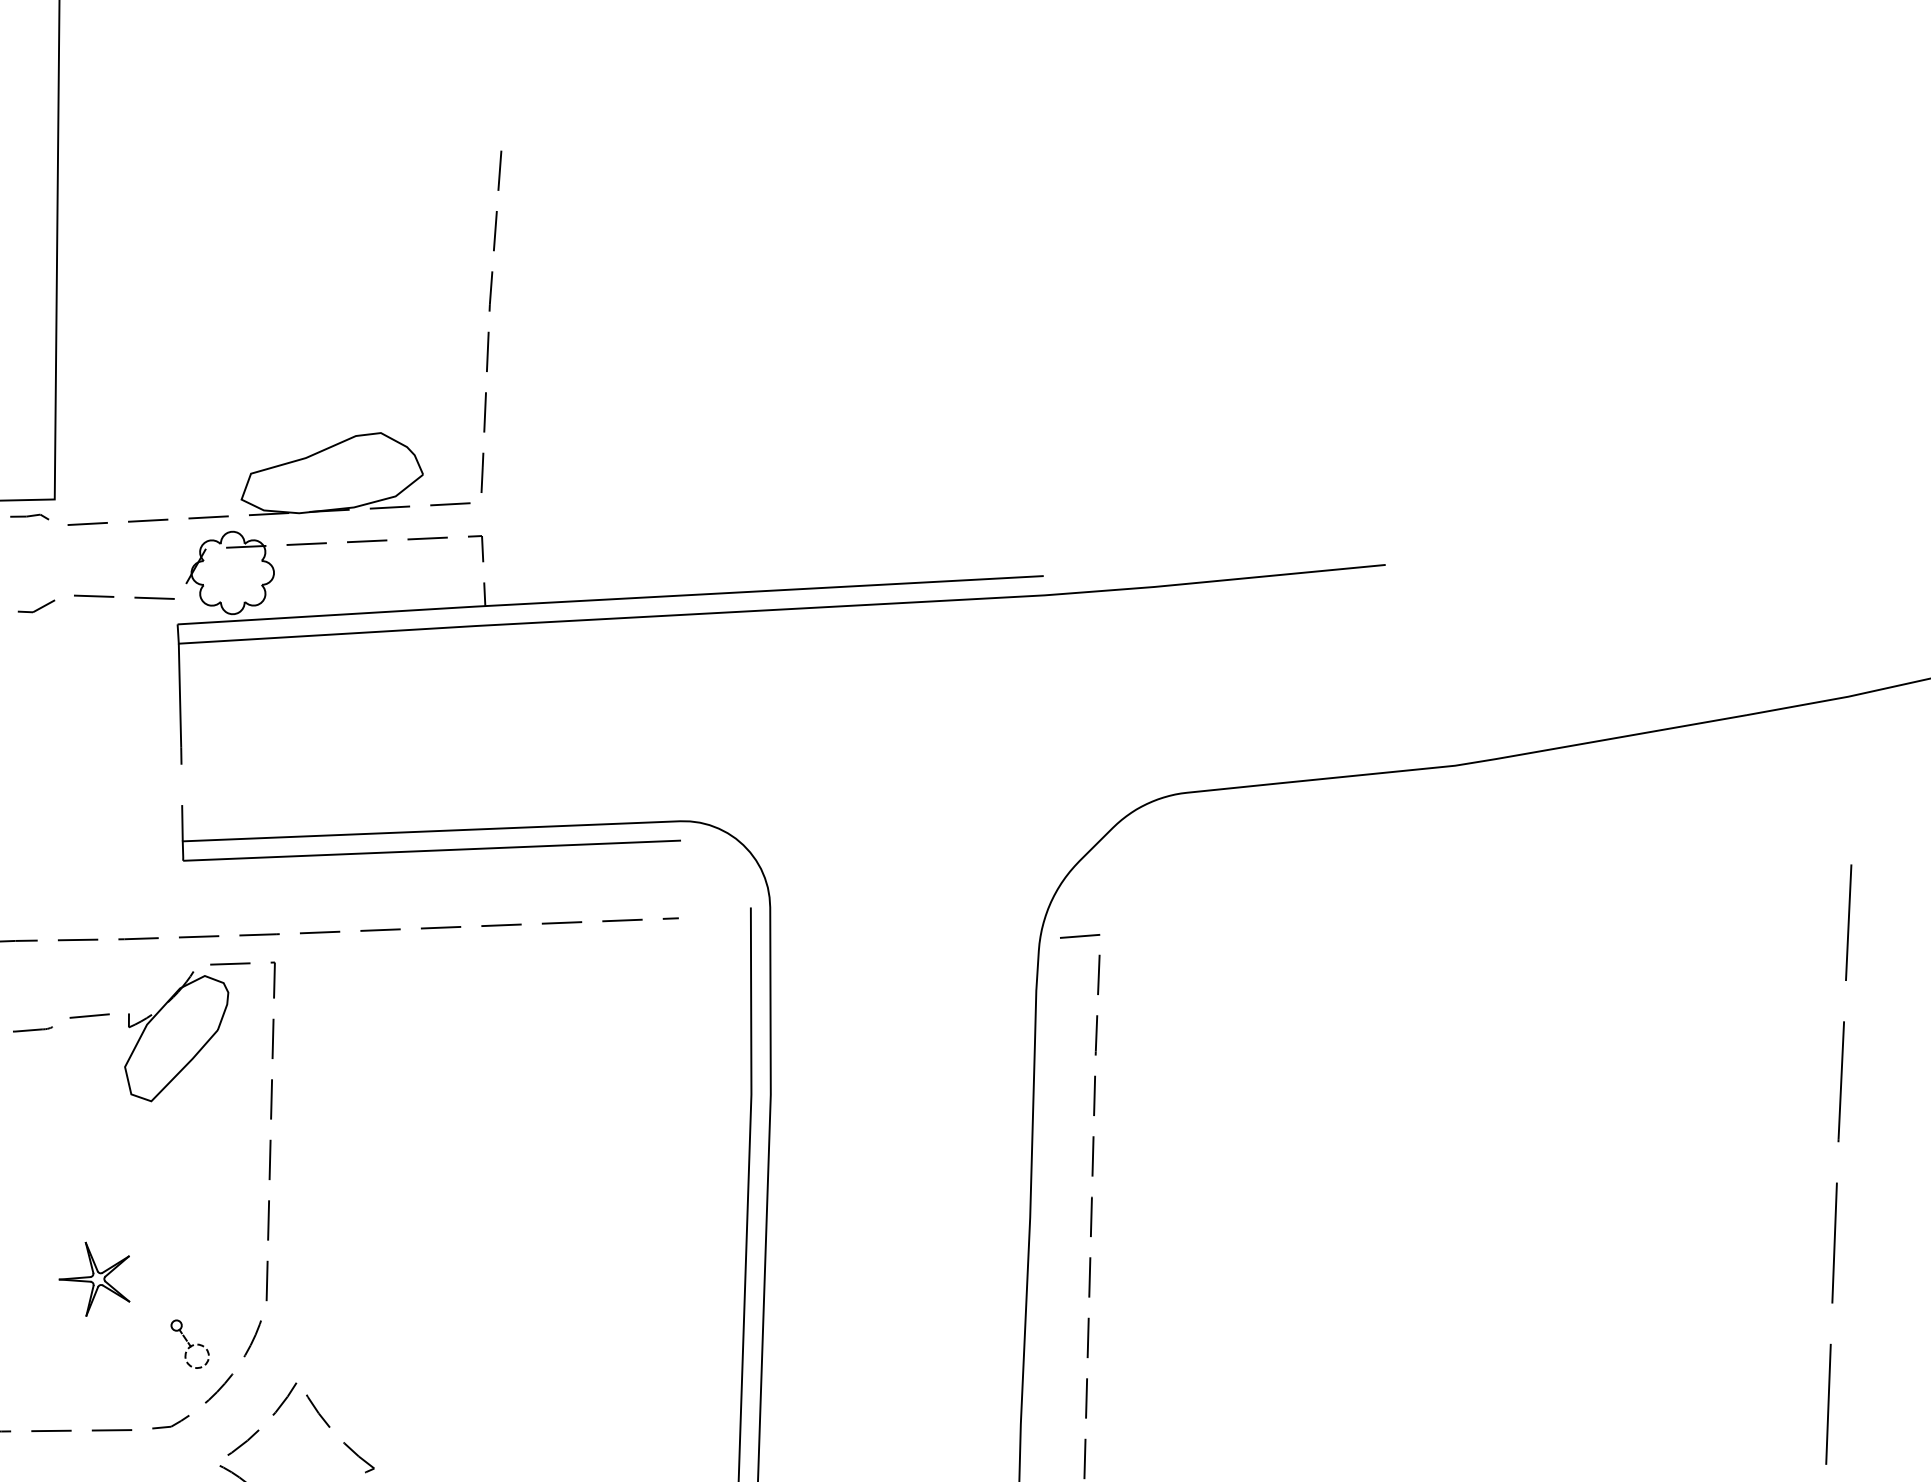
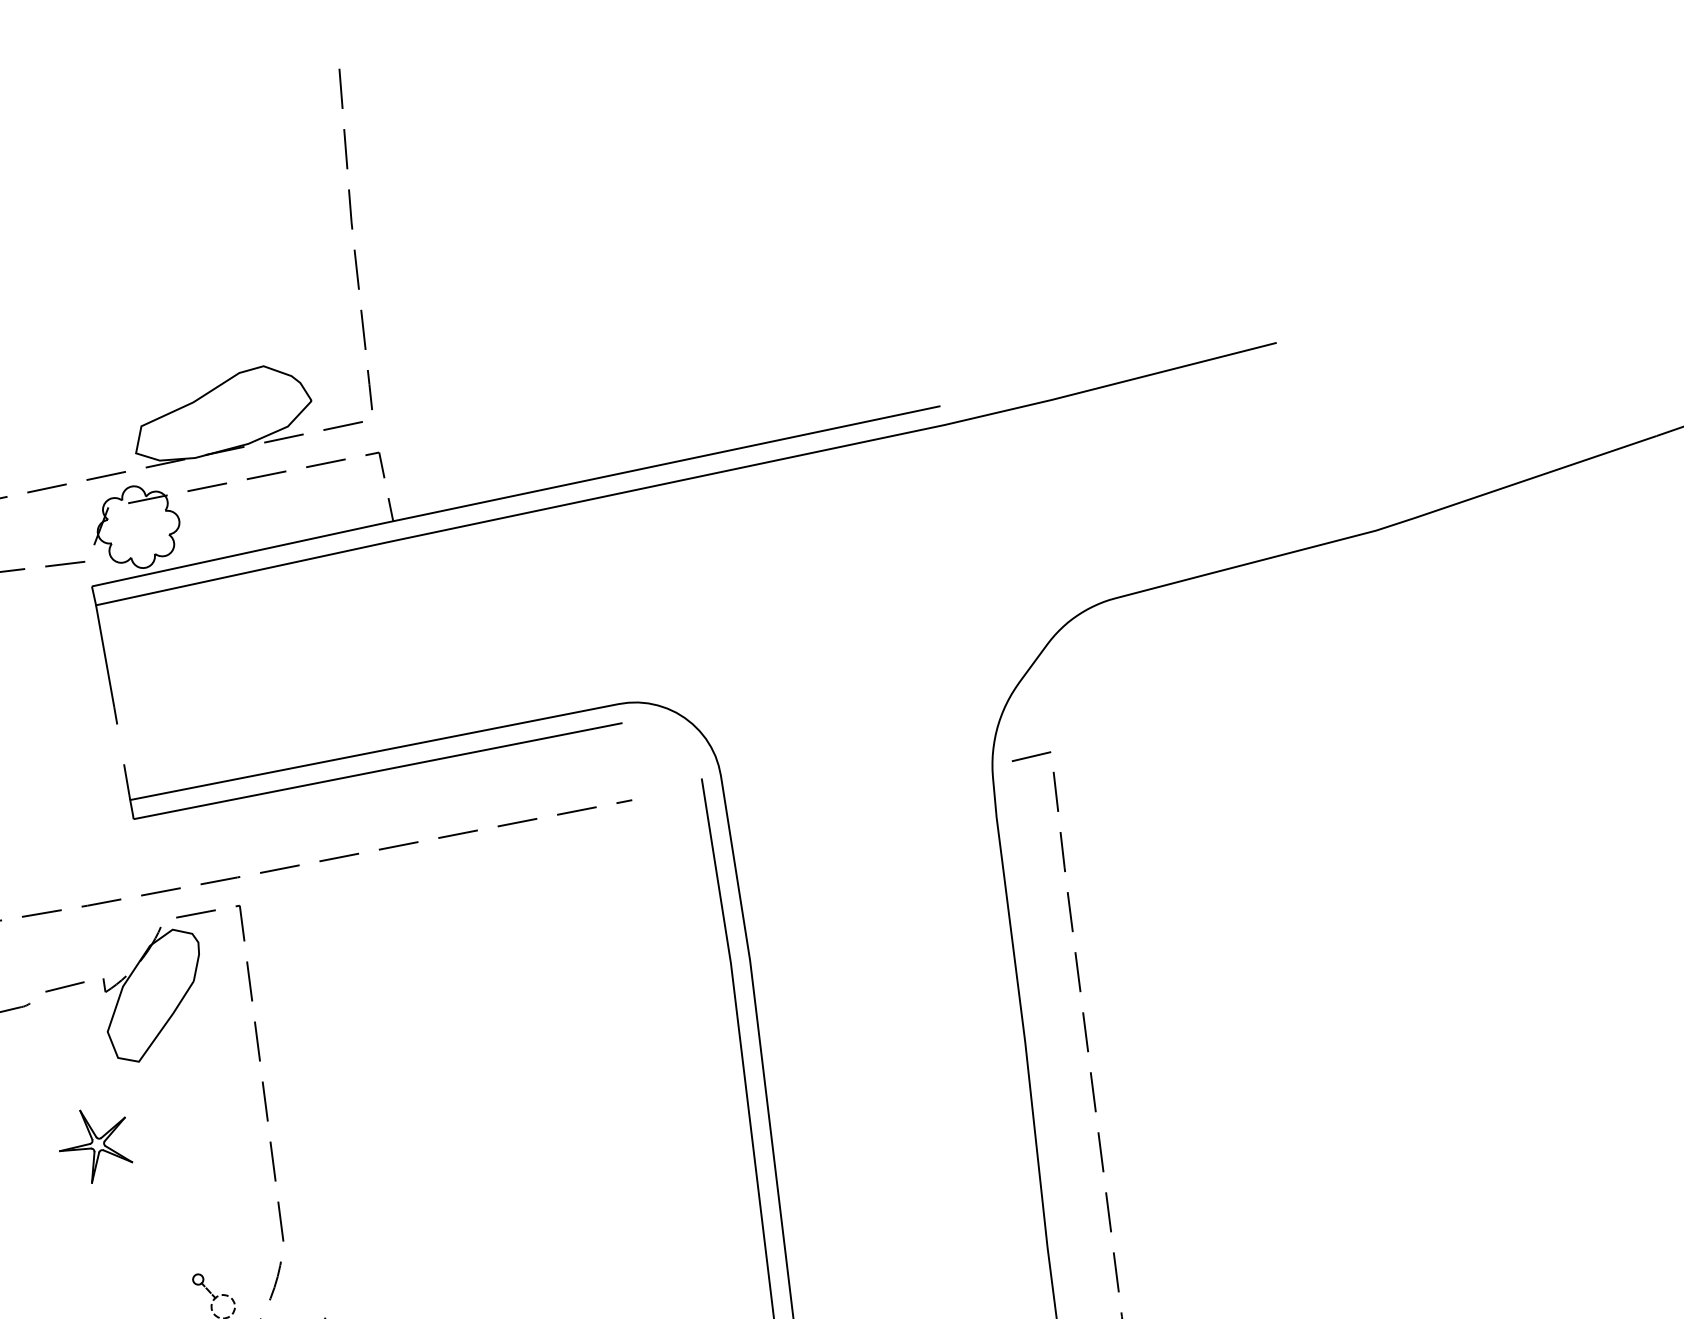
part: (94, 1278) -> (94, 1144), moved

